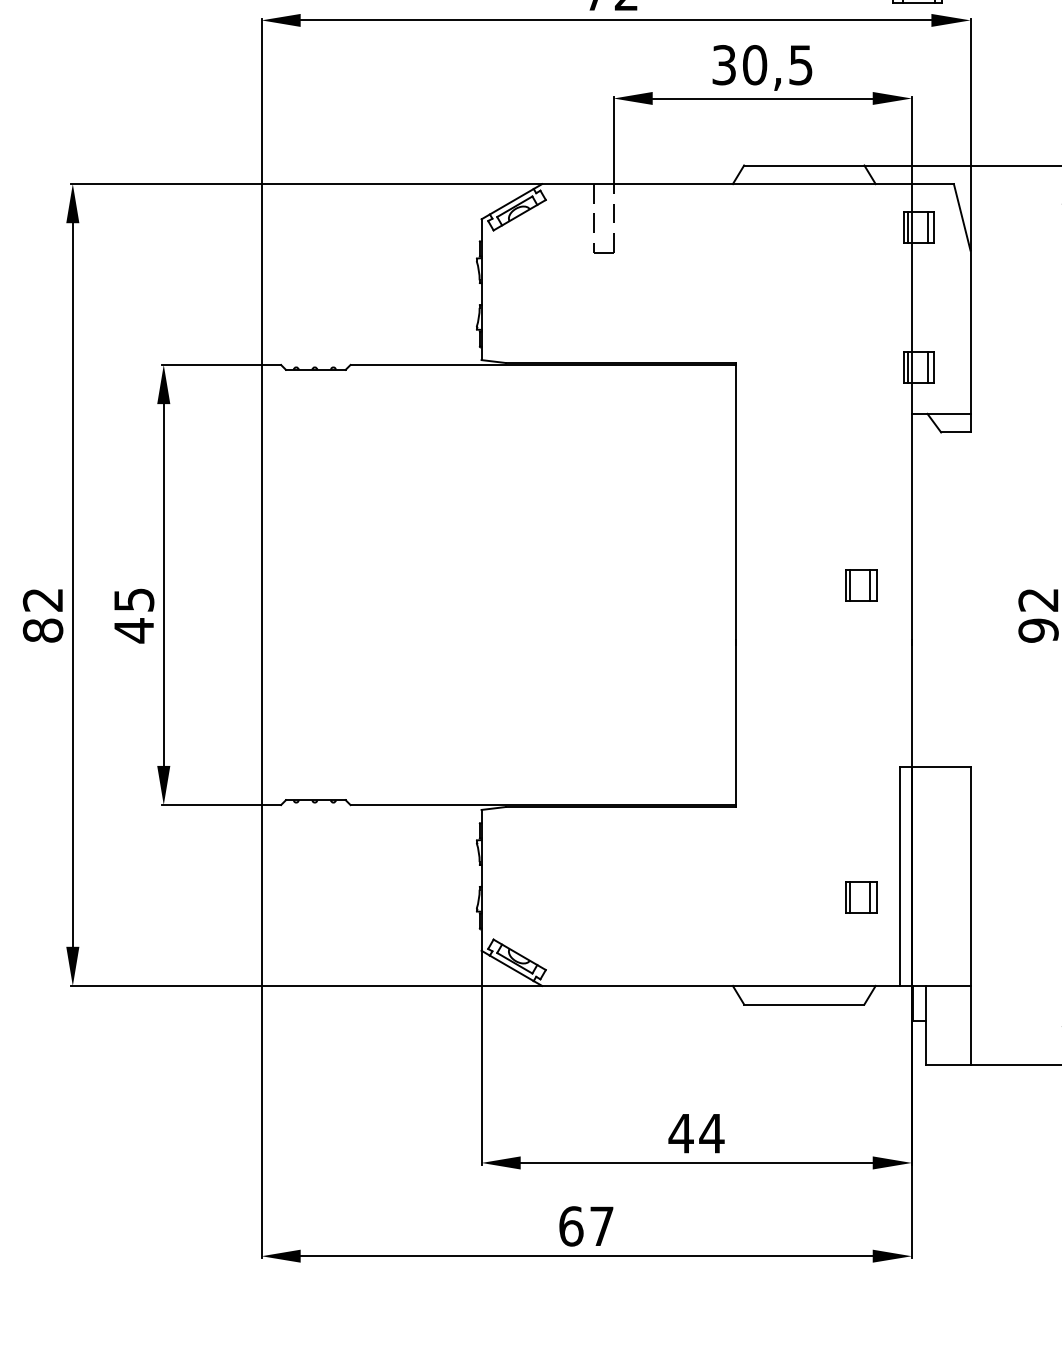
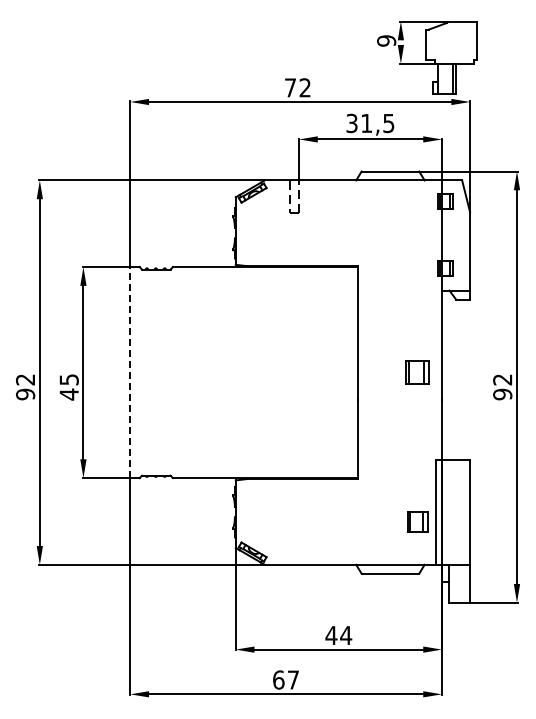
text: (754, 65) -> (366, 123), 30,5 -> 31,5
line: (261, 584) -> (130, 372), solid -> dashed
part: (860, 584) -> (417, 372), size x1.6
text: (42, 630) -> (25, 394), 82 -> 92
part: (860, 897) -> (417, 522), size x1.4

